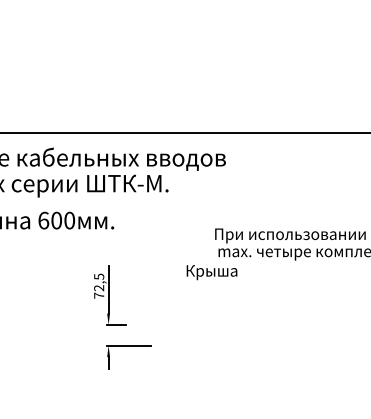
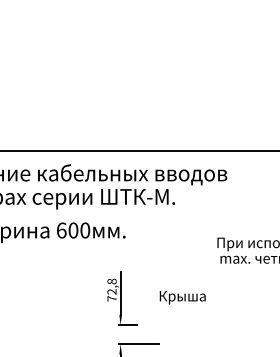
text: (211, 272) -> (182, 297), moved
text: (98, 276) -> (111, 281), 72,5 -> 72,8

